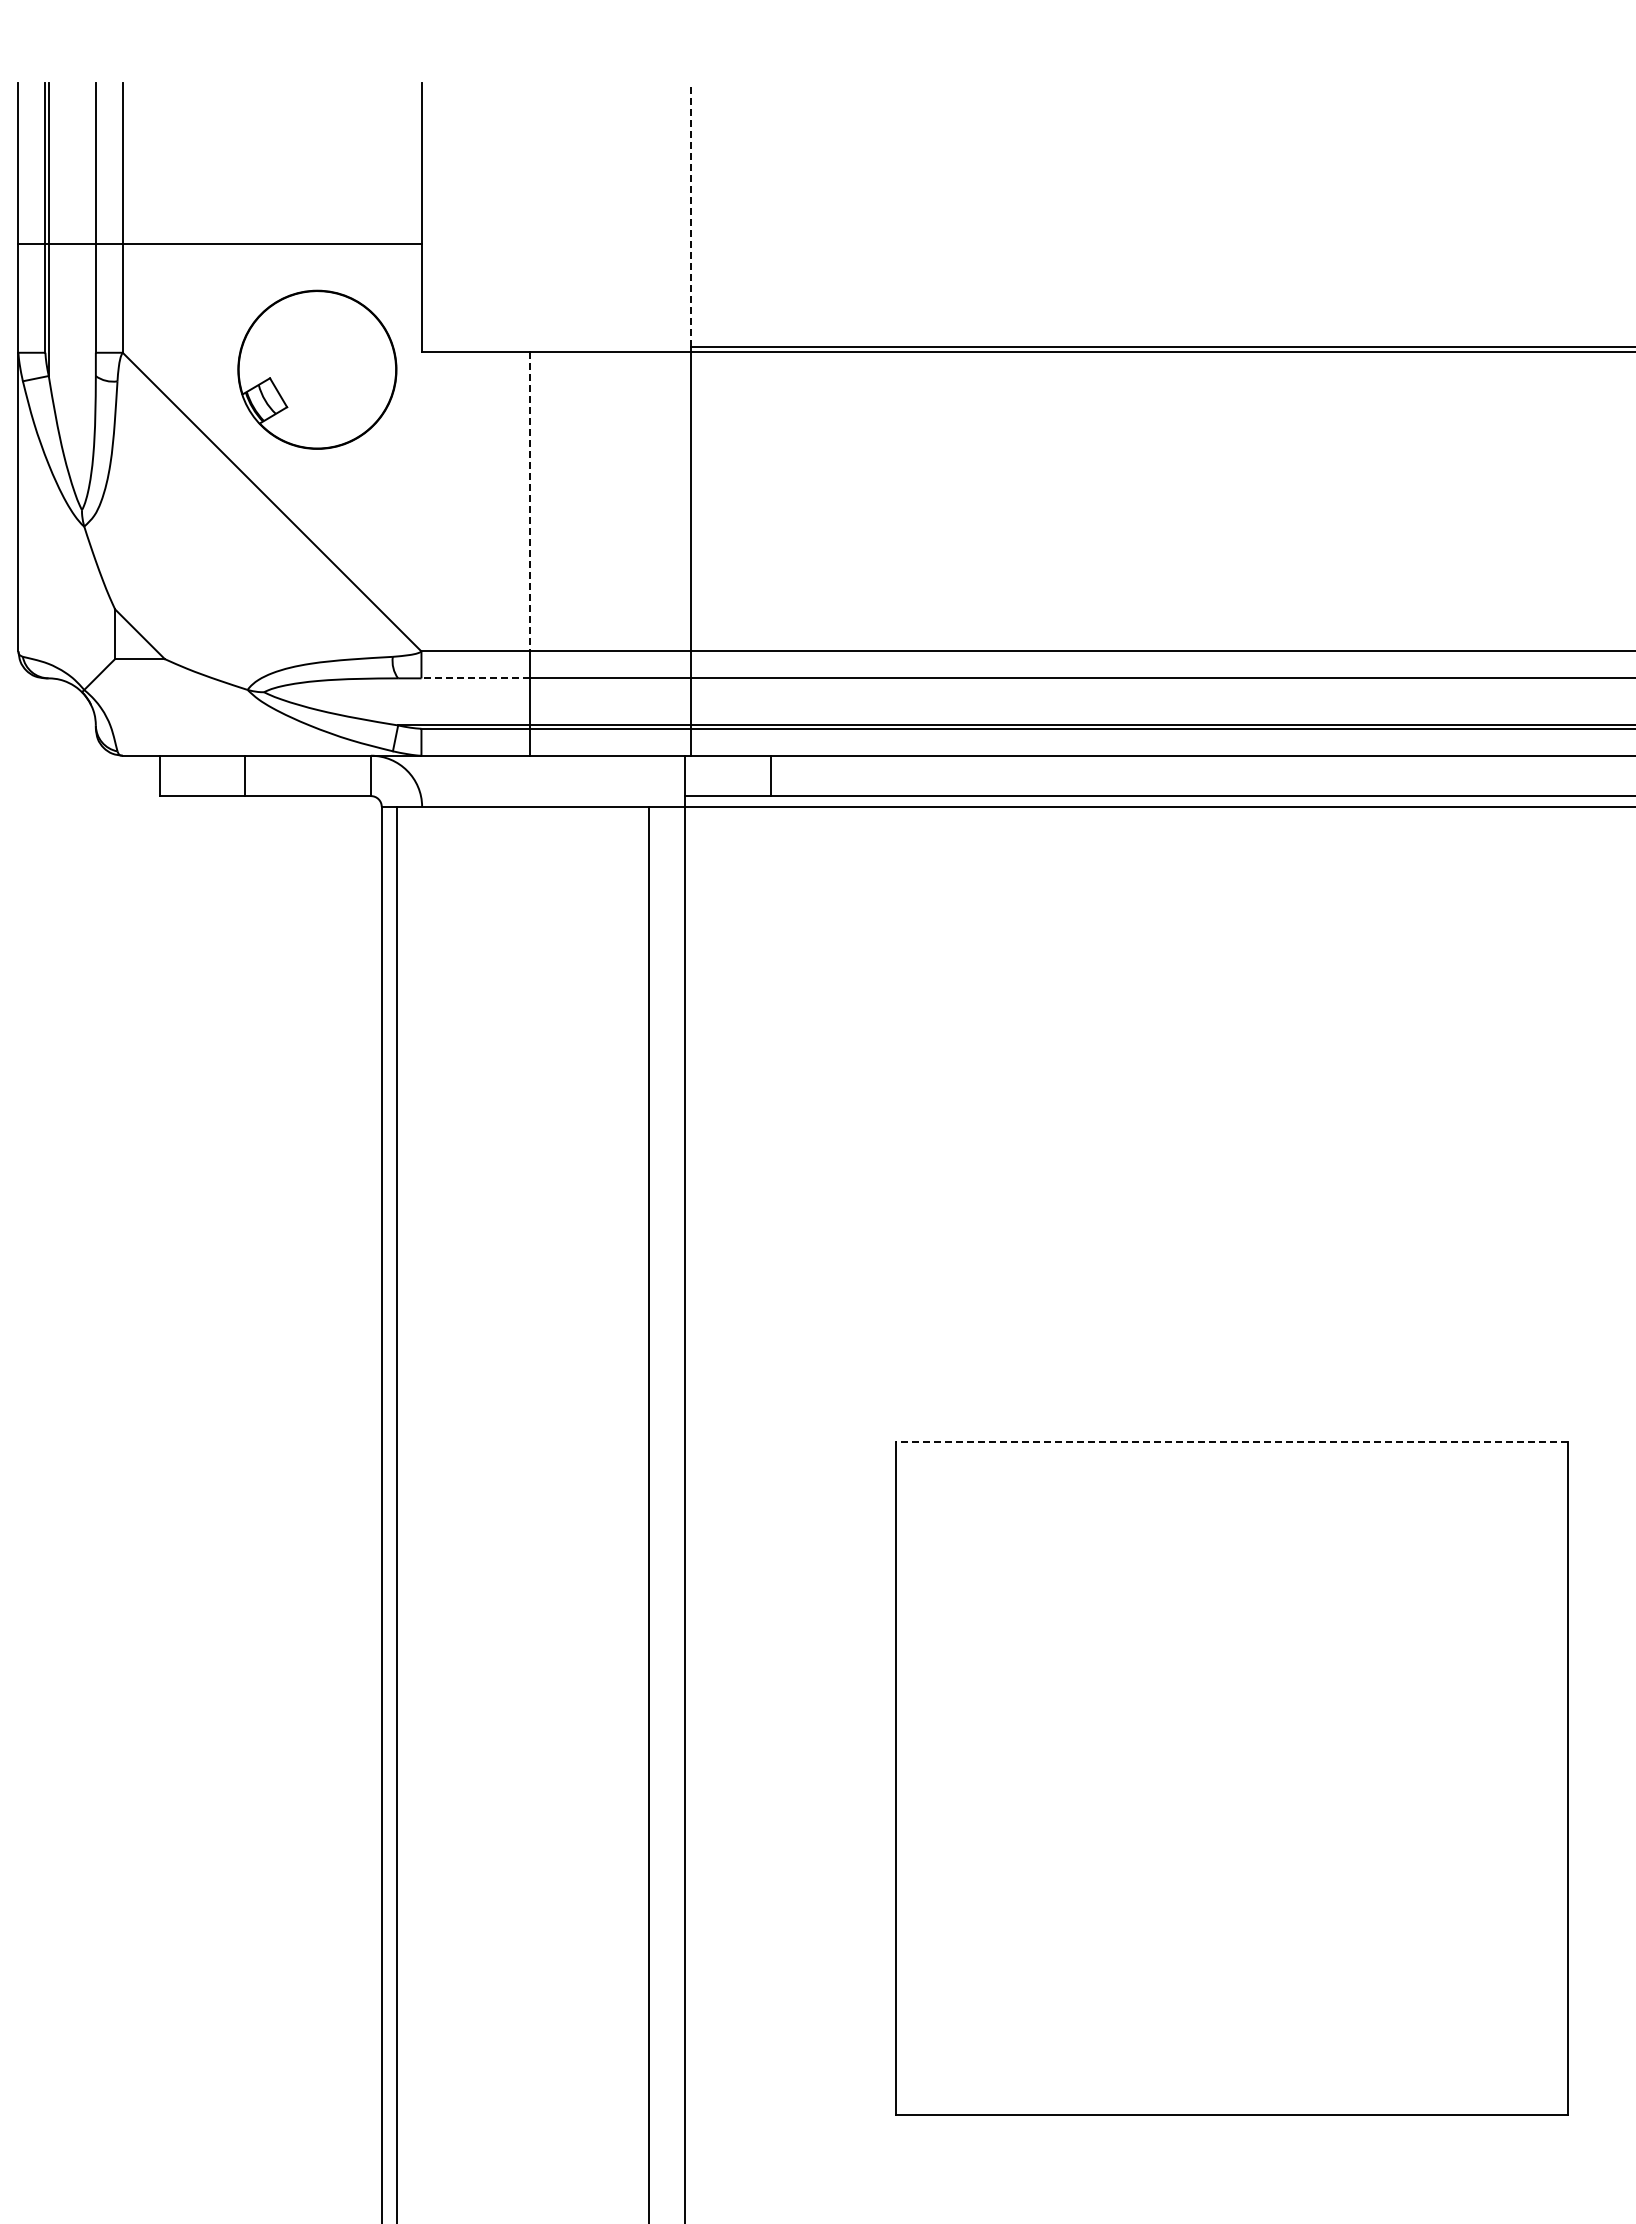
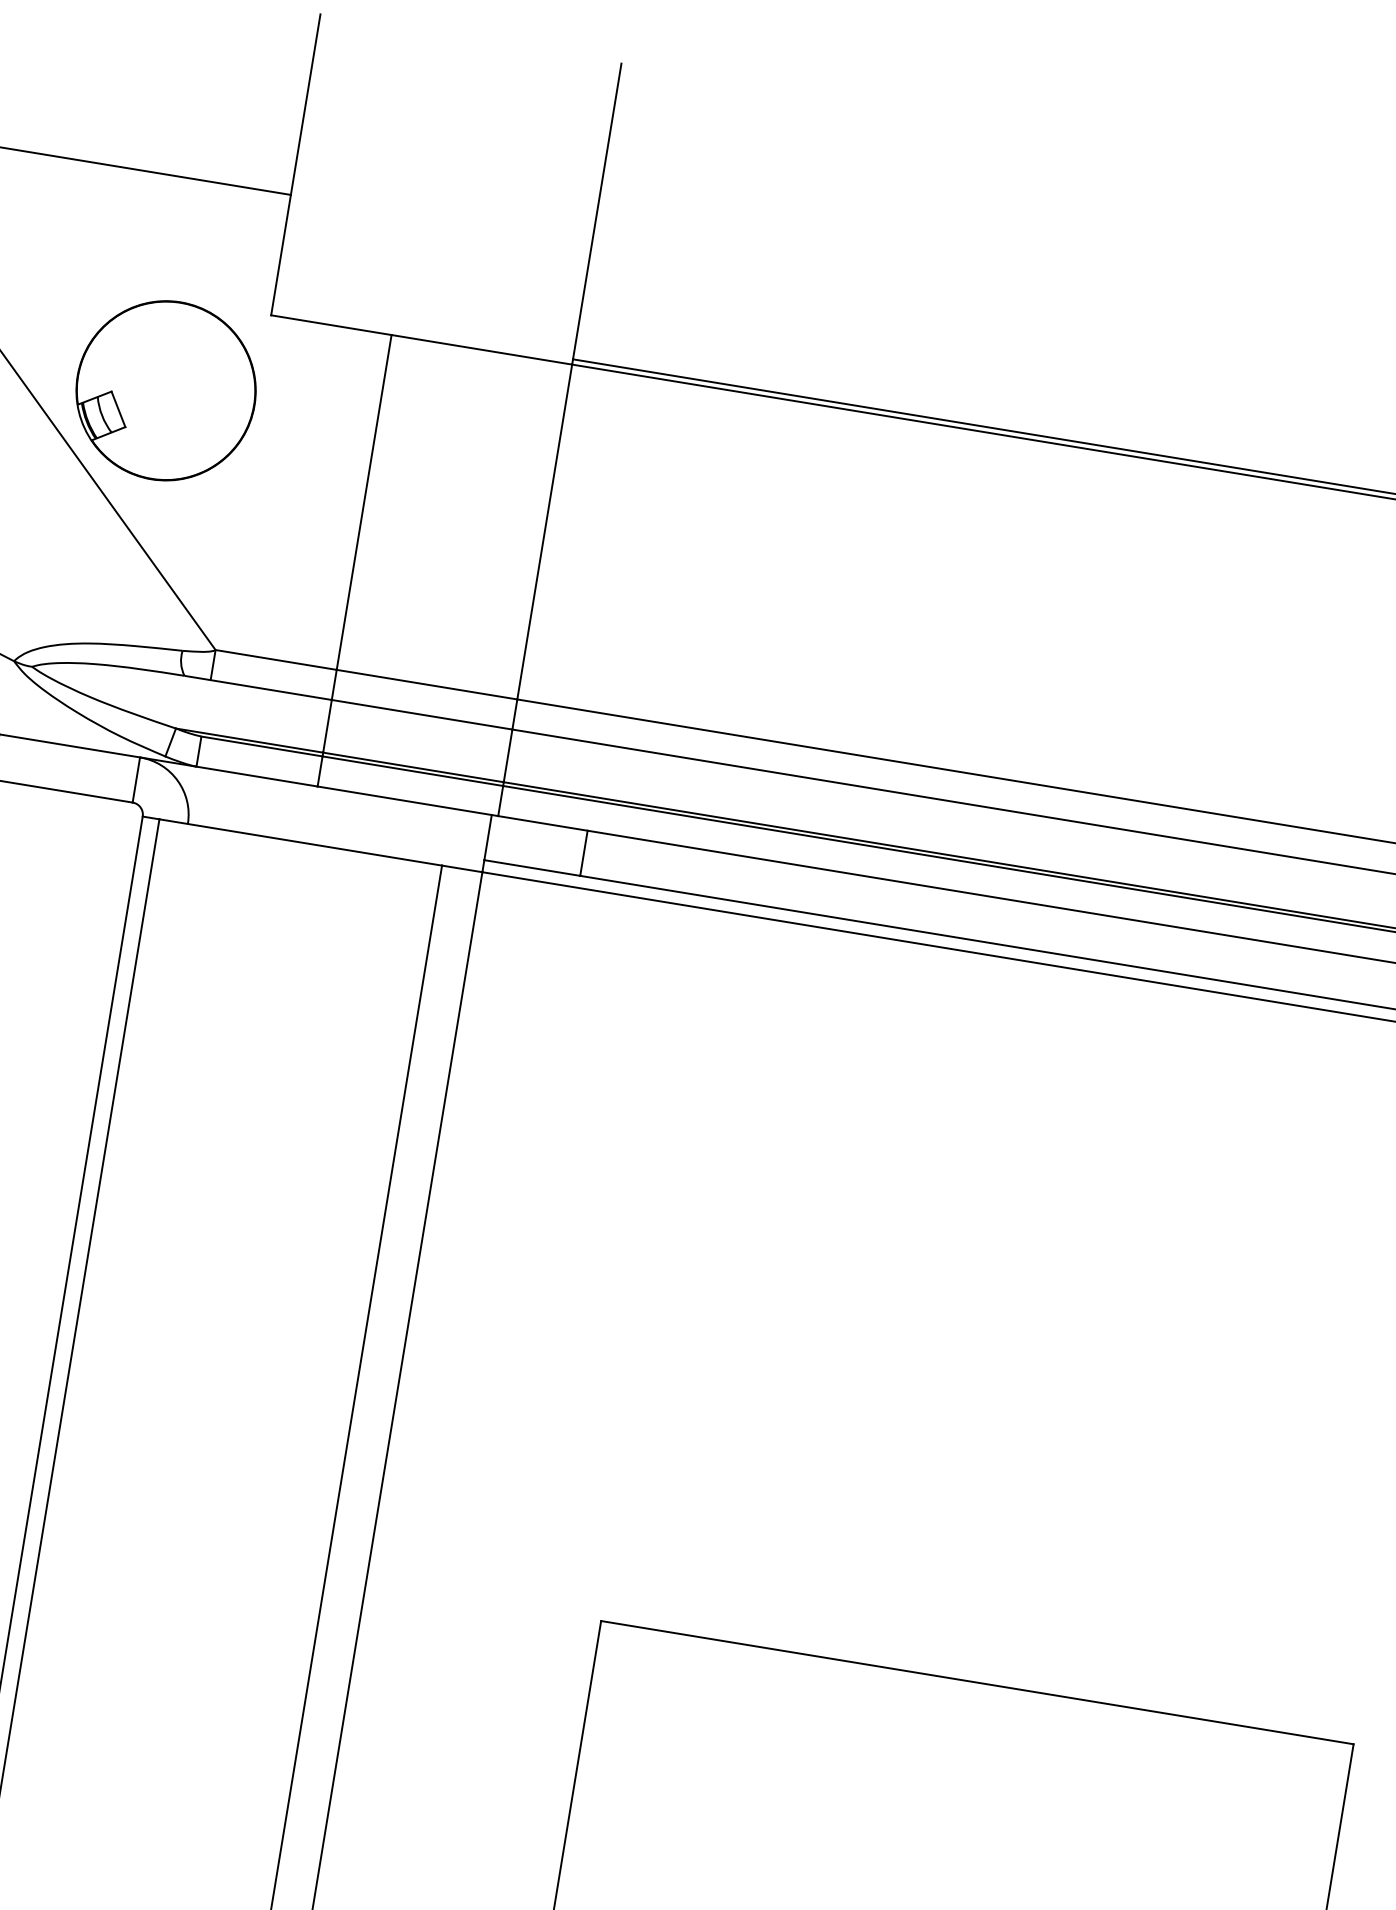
line: (691, 214) -> (597, 210), dashed -> solid
part: (317, 369) -> (166, 390), moved
line: (529, 501) -> (363, 502), dashed -> solid
line: (475, 678) -> (271, 690), dashed -> solid
line: (1231, 1441) -> (976, 1682), dashed -> solid

